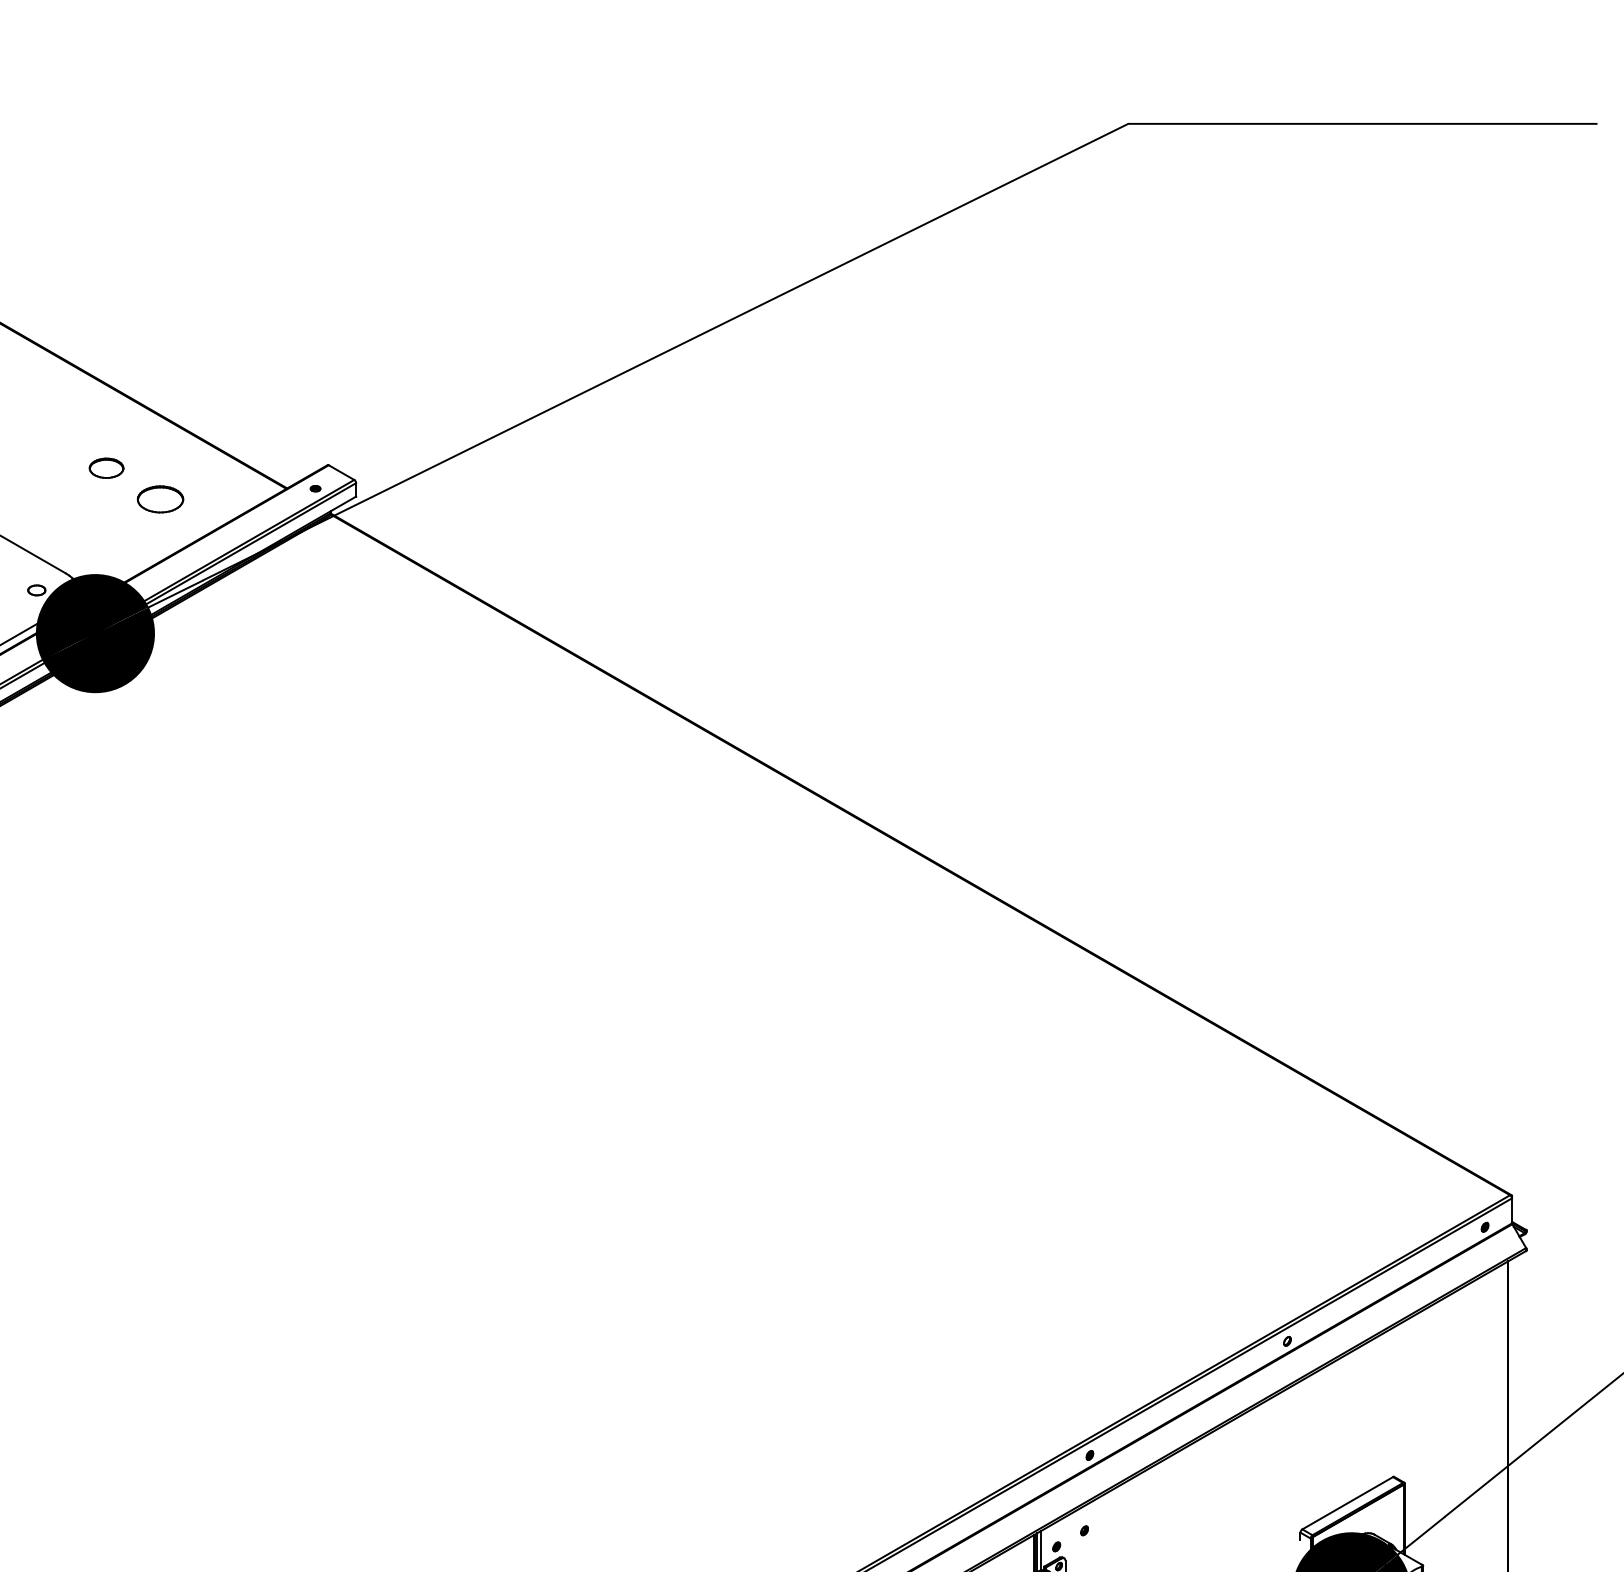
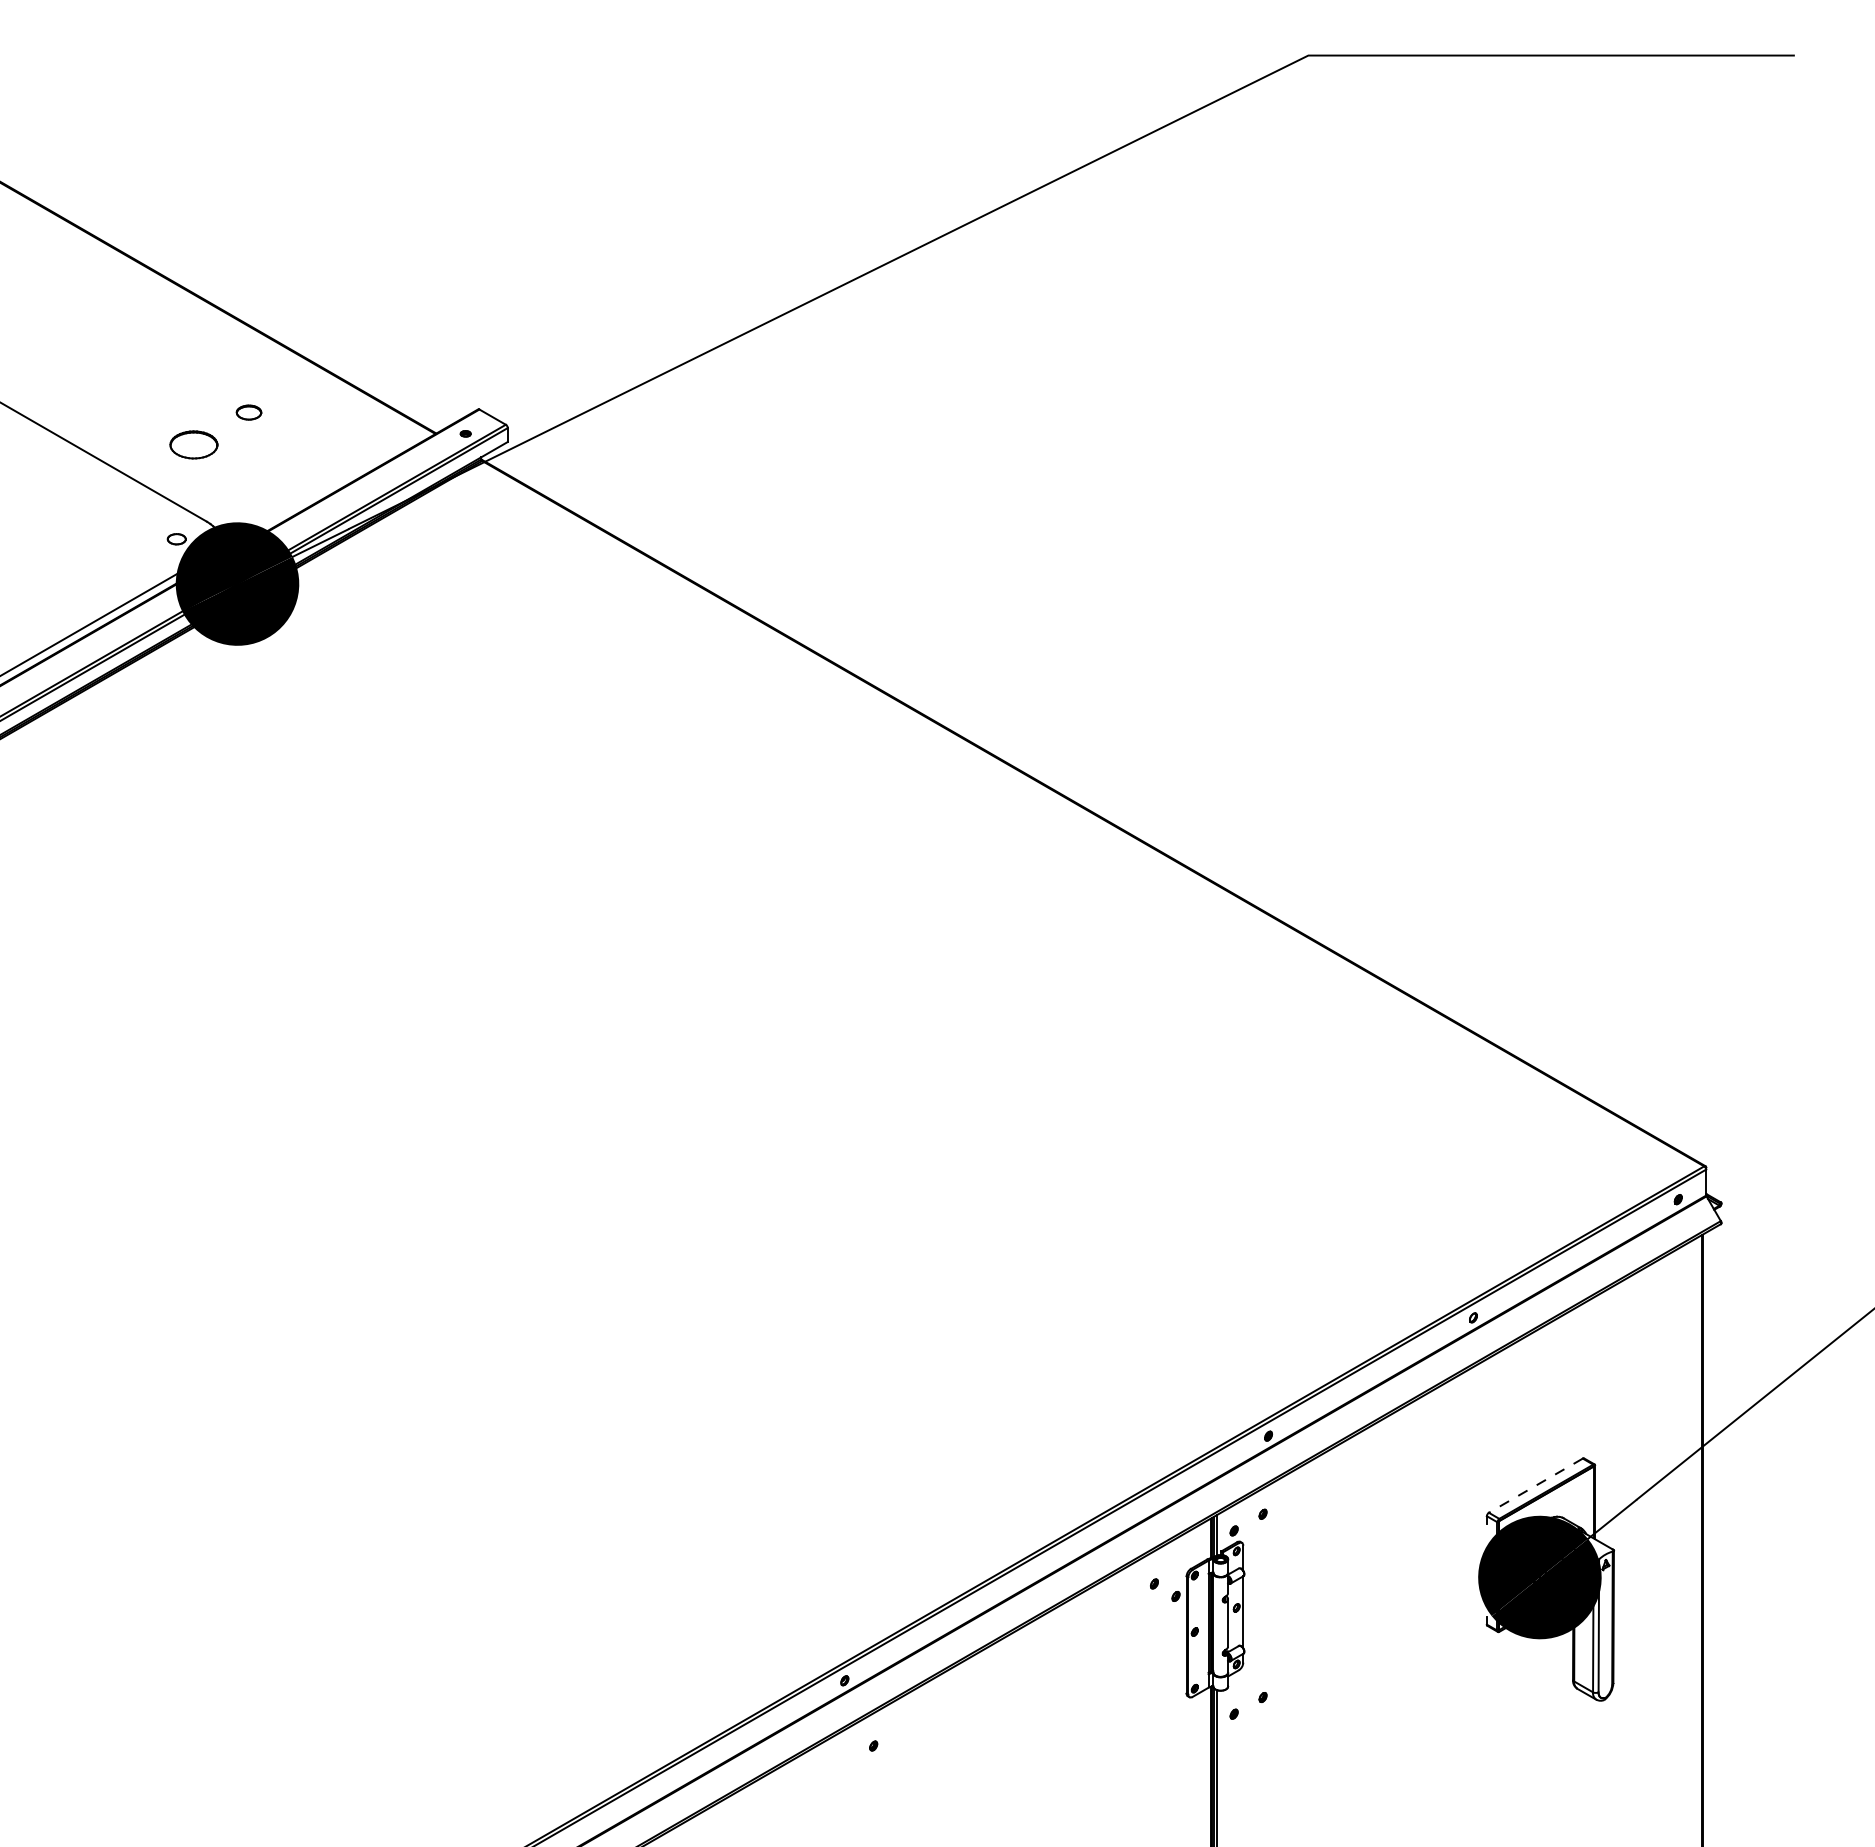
part: (106, 468) -> (248, 412), size x0.7
part: (160, 499) -> (193, 444), moved
line: (1347, 1503) -> (1535, 1485), solid -> dashed

